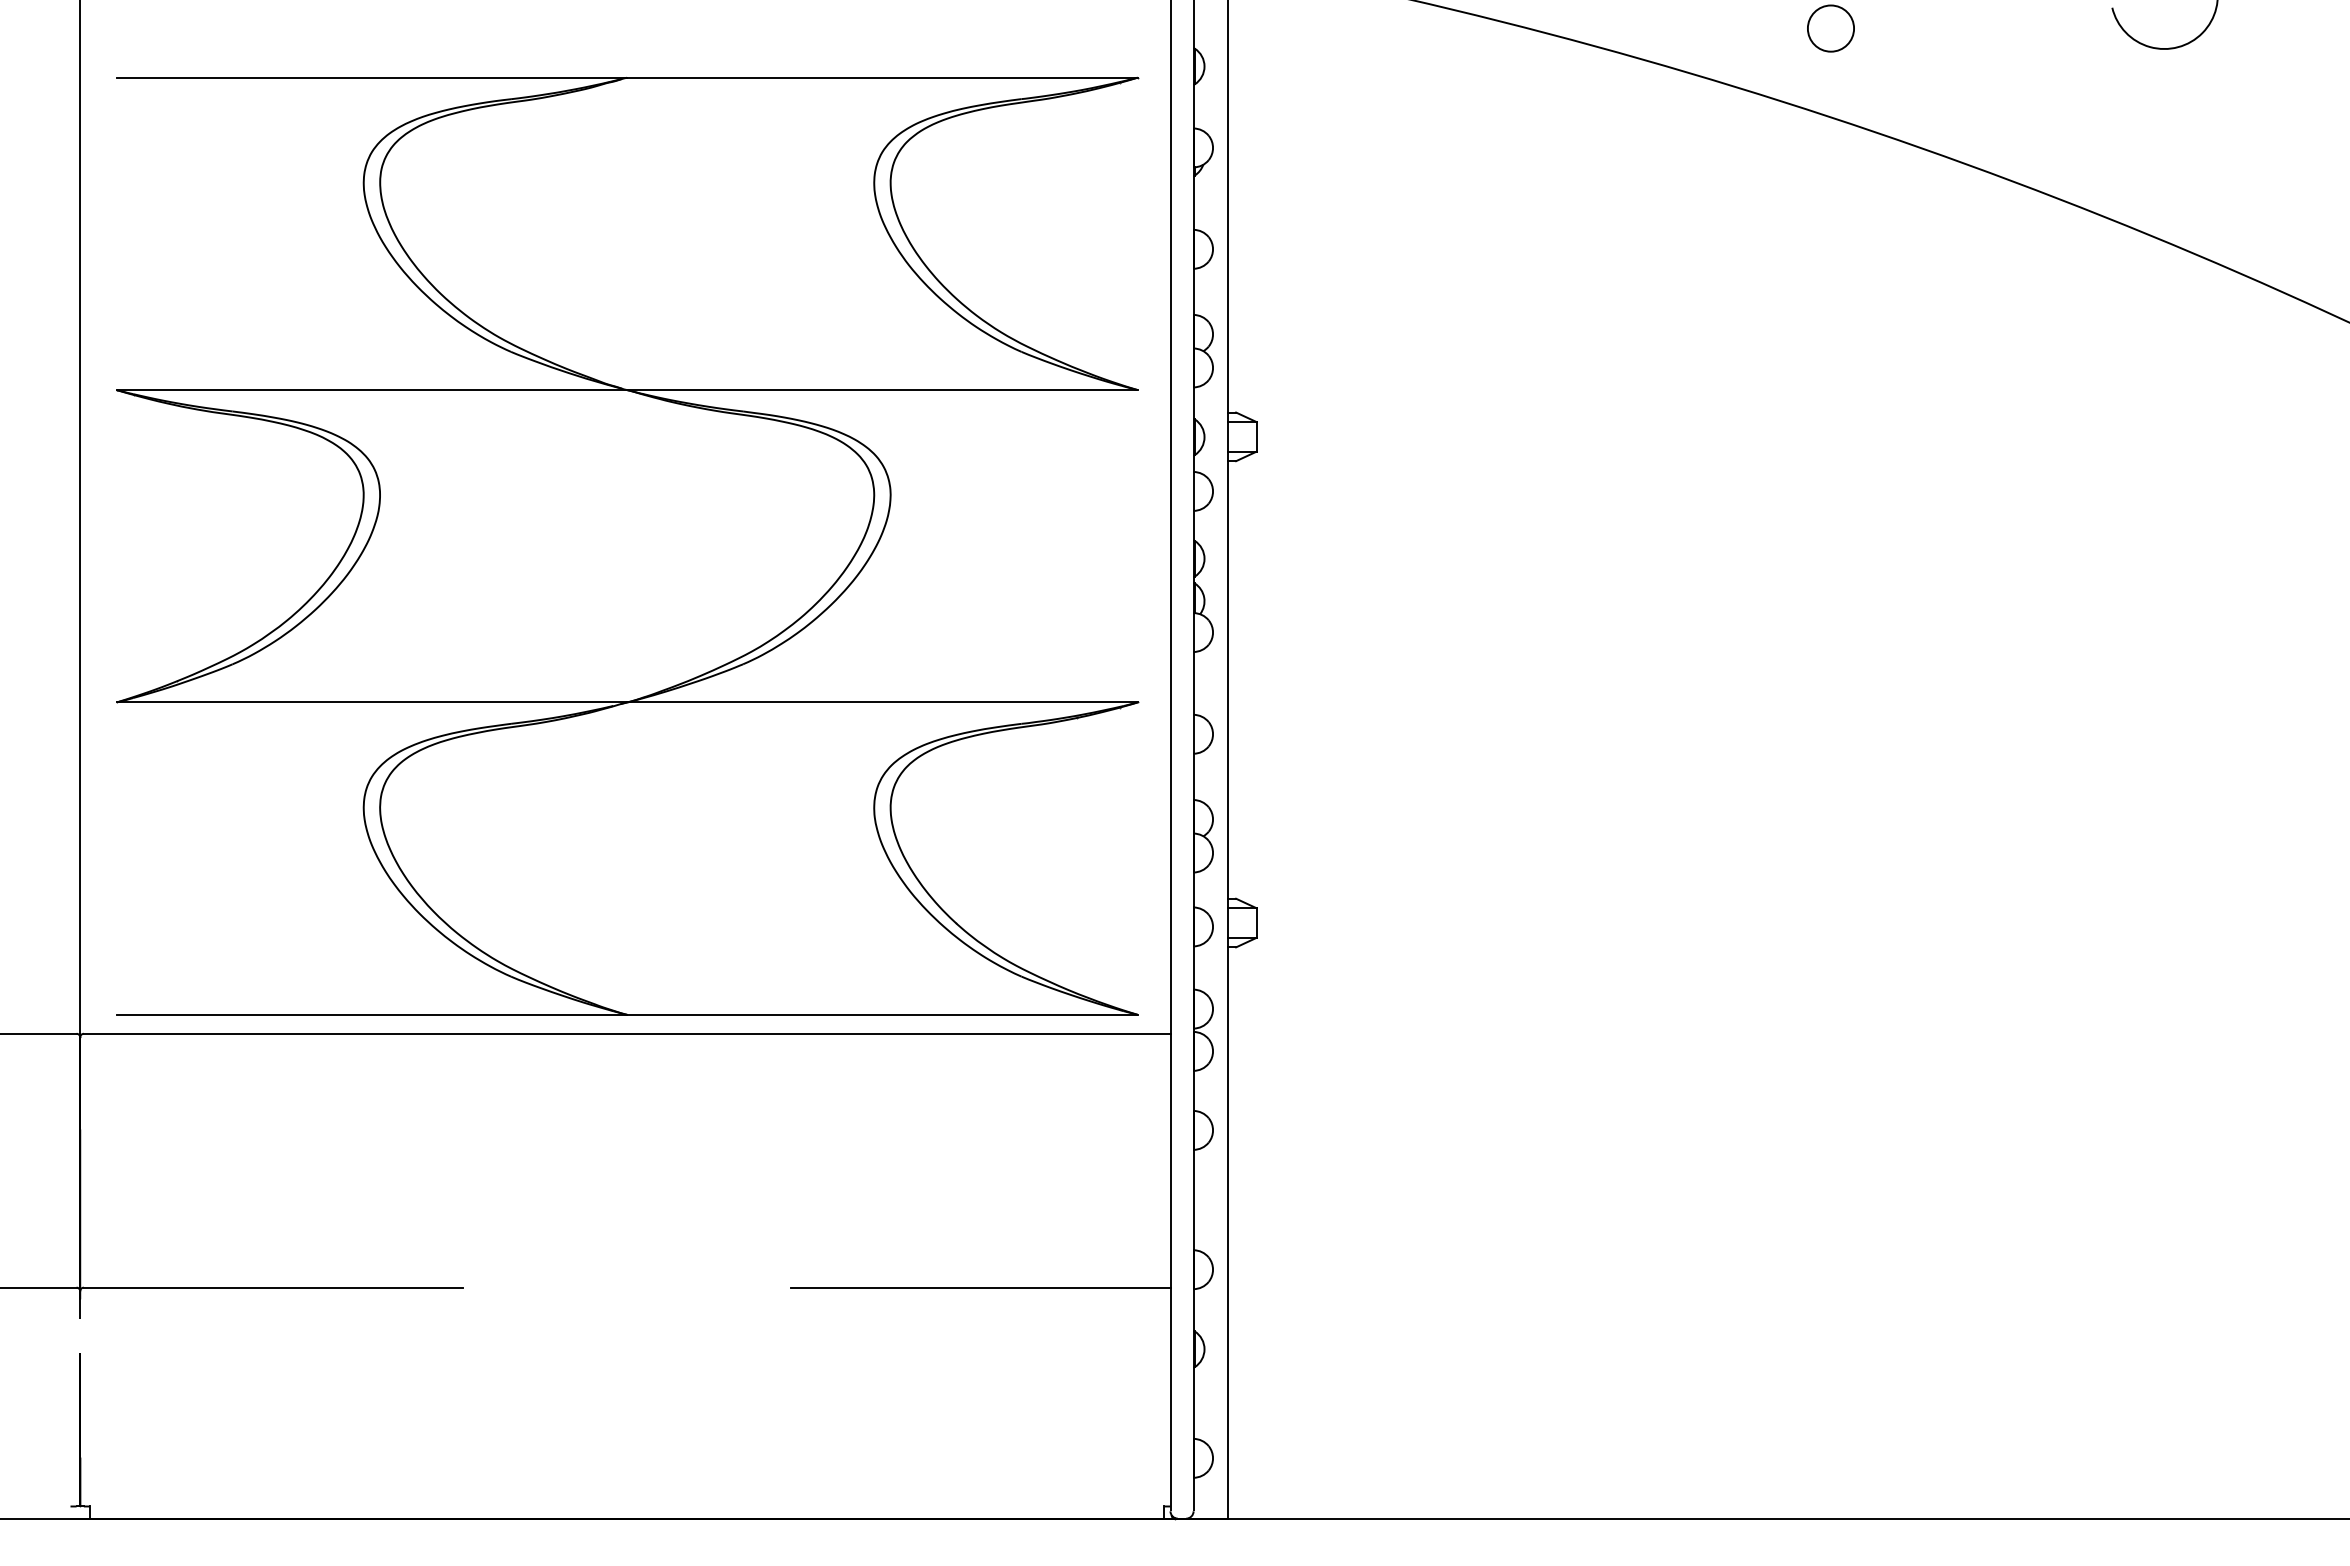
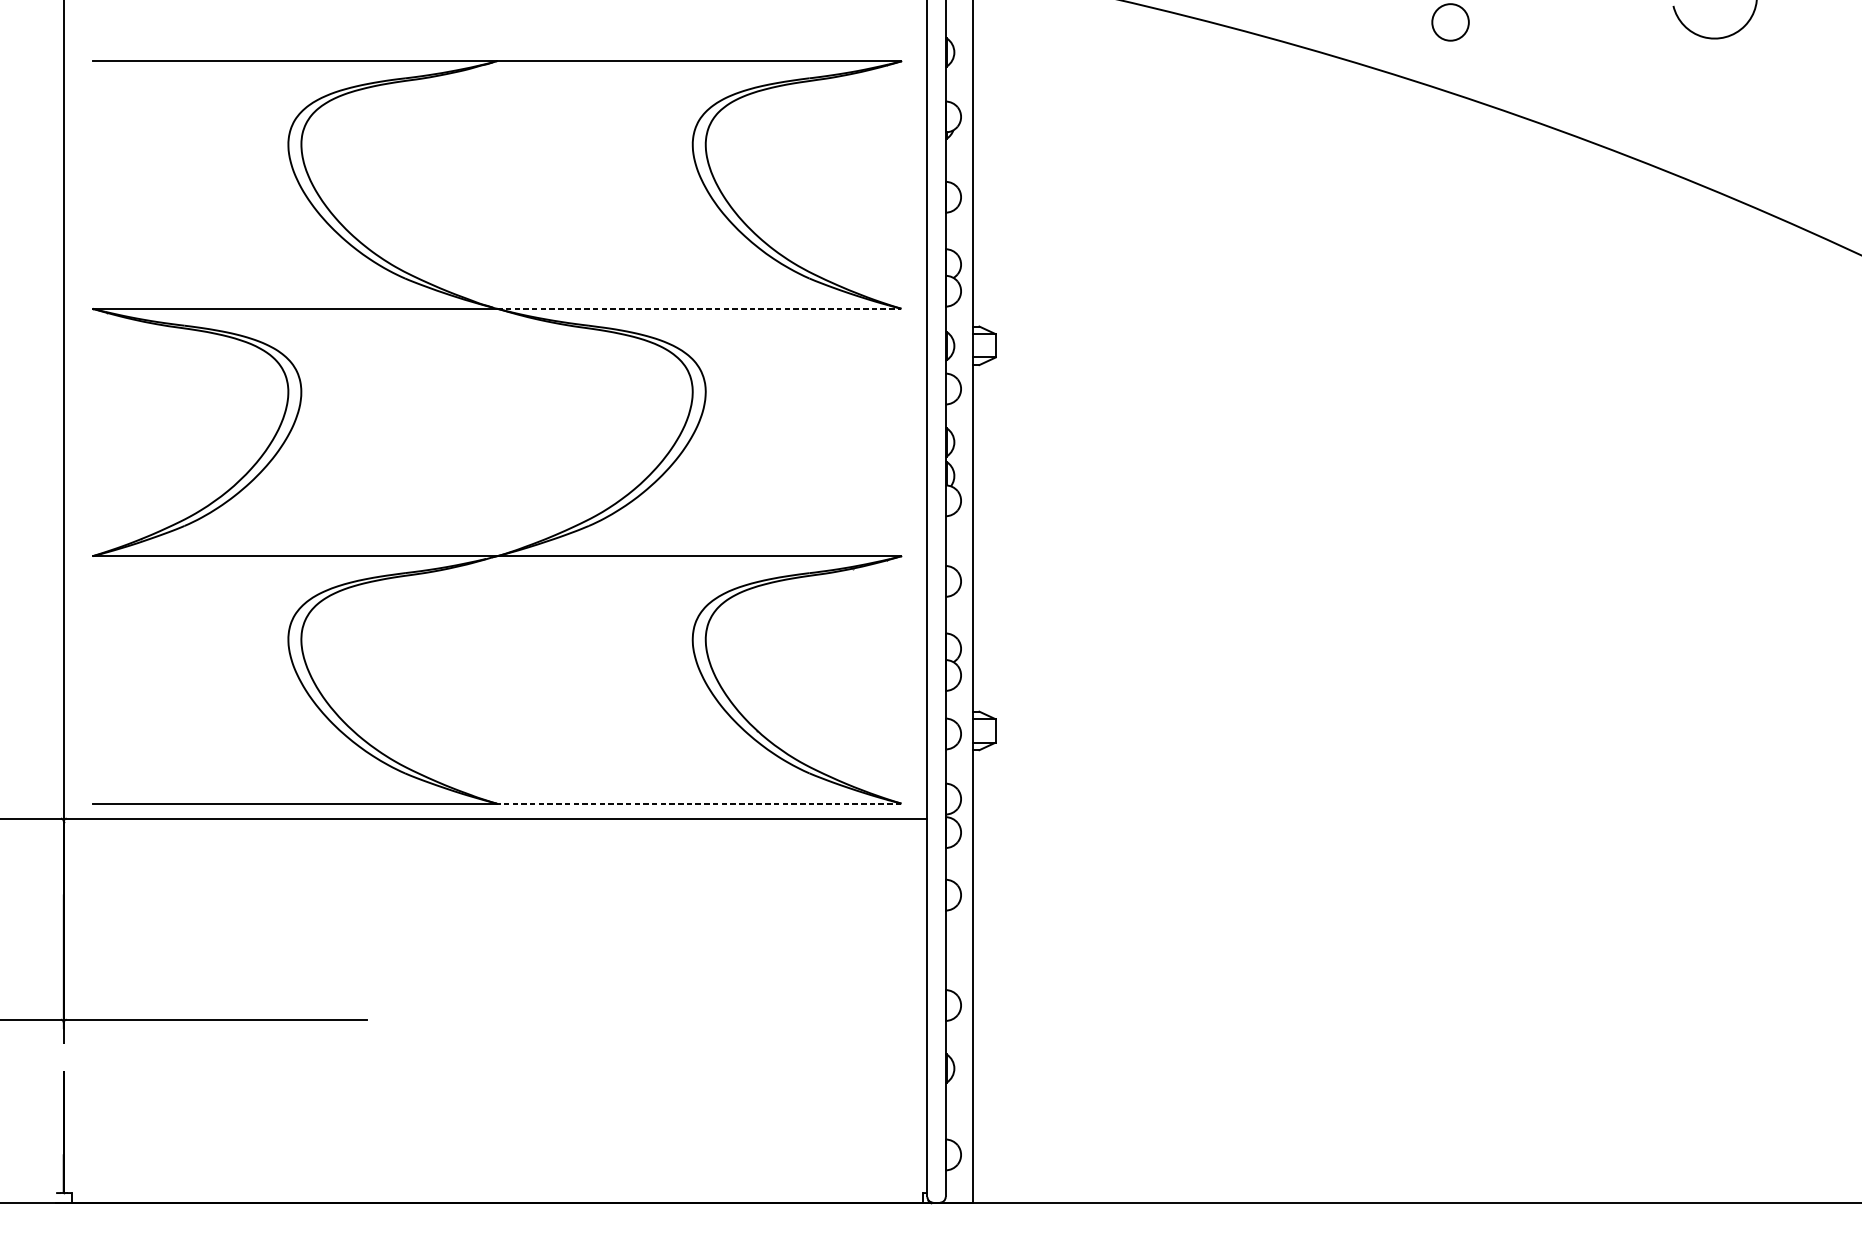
line: (882, 390) -> (699, 309), solid -> dashed
line: (881, 1014) -> (698, 803), solid -> dashed
line: (980, 1287) -> (776, 1019), removed

